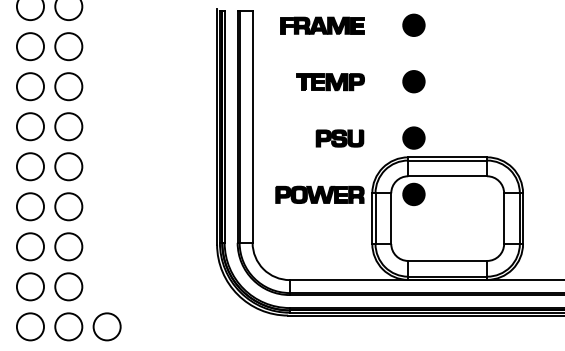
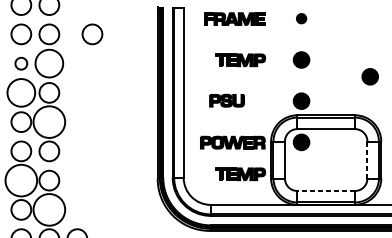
part: (413, 24) -> (301, 18), size x0.6
circle: (127, 46) -> (92, 34), added
circle: (30, 86) -> (21, 63), size x0.6
circle: (68, 86) -> (49, 63), size x1.4
part: (507, 104) -> (369, 76), added
circle: (30, 126) -> (21, 92), size x1.4
part: (339, 138) -> (226, 100), moved
circle: (68, 166) -> (49, 121), size x1.6
line: (504, 219) -> (367, 160), solid -> dashed
part: (330, 238) -> (240, 174), added
circle: (30, 246) -> (21, 180), size x1.6
line: (447, 260) -> (326, 190), solid -> dashed
circle: (68, 286) -> (49, 209), size x1.6

